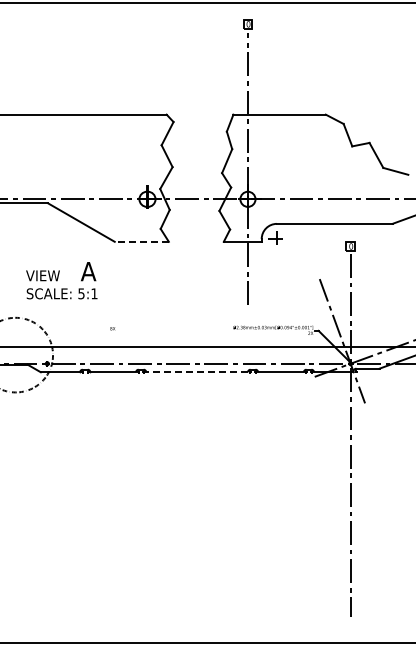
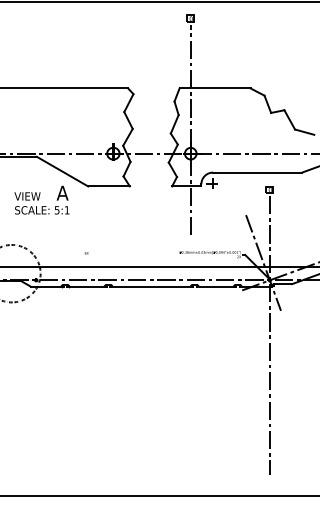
line: (141, 241) -> (108, 186), dashed -> solid
text: (61, 280) -> (41, 200), moved
line: (197, 372) -> (151, 287), dashed -> solid

